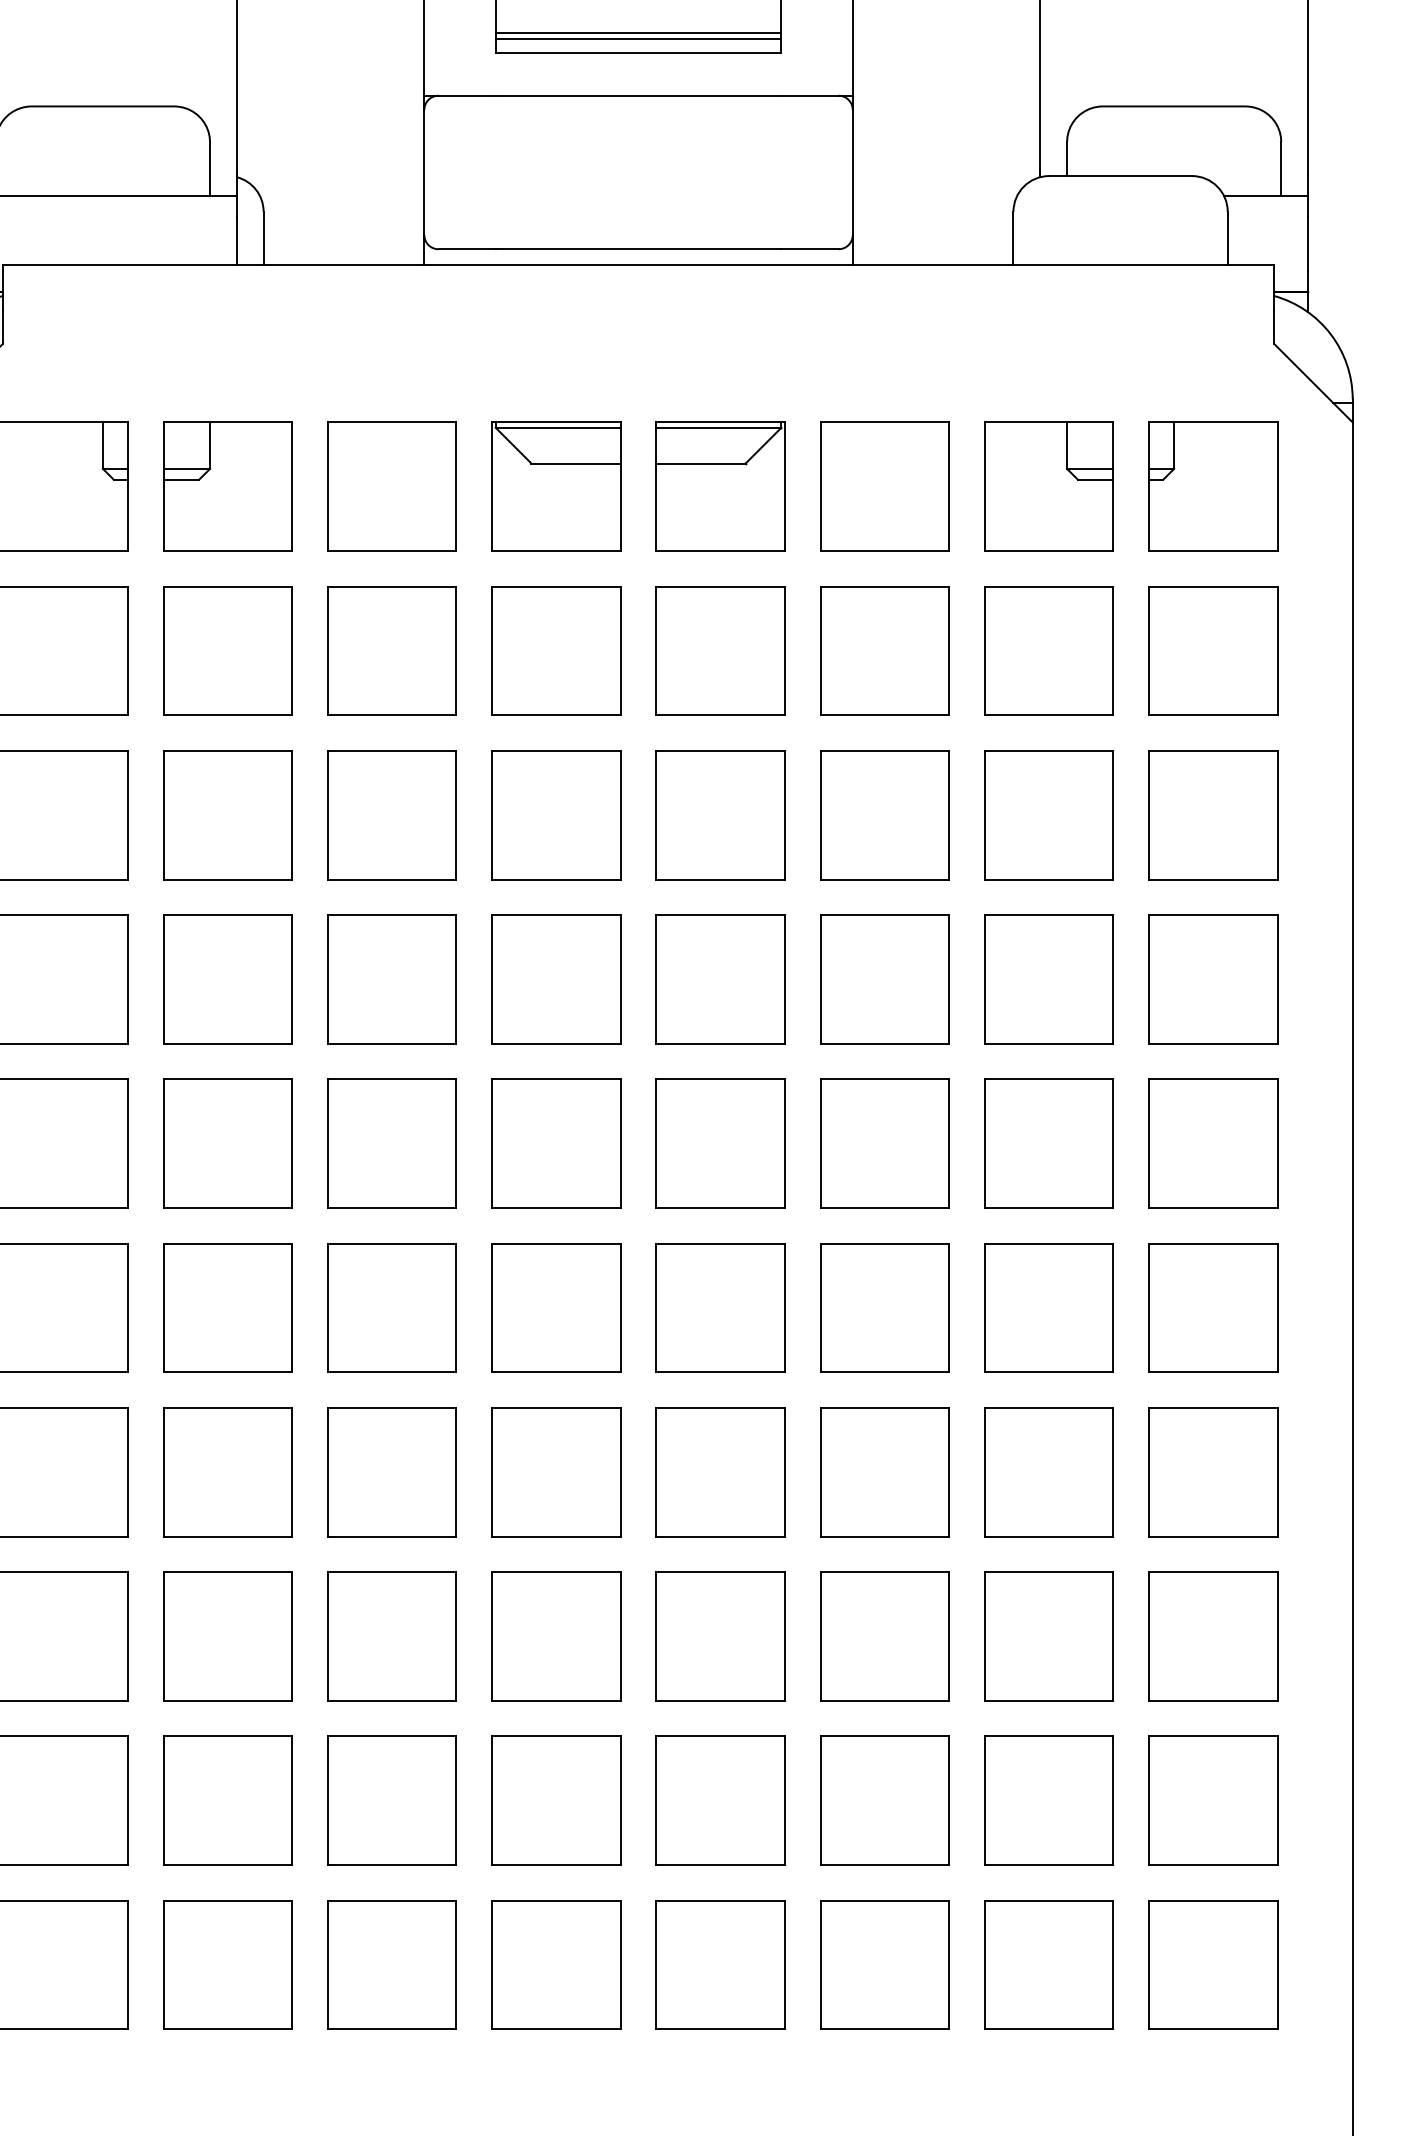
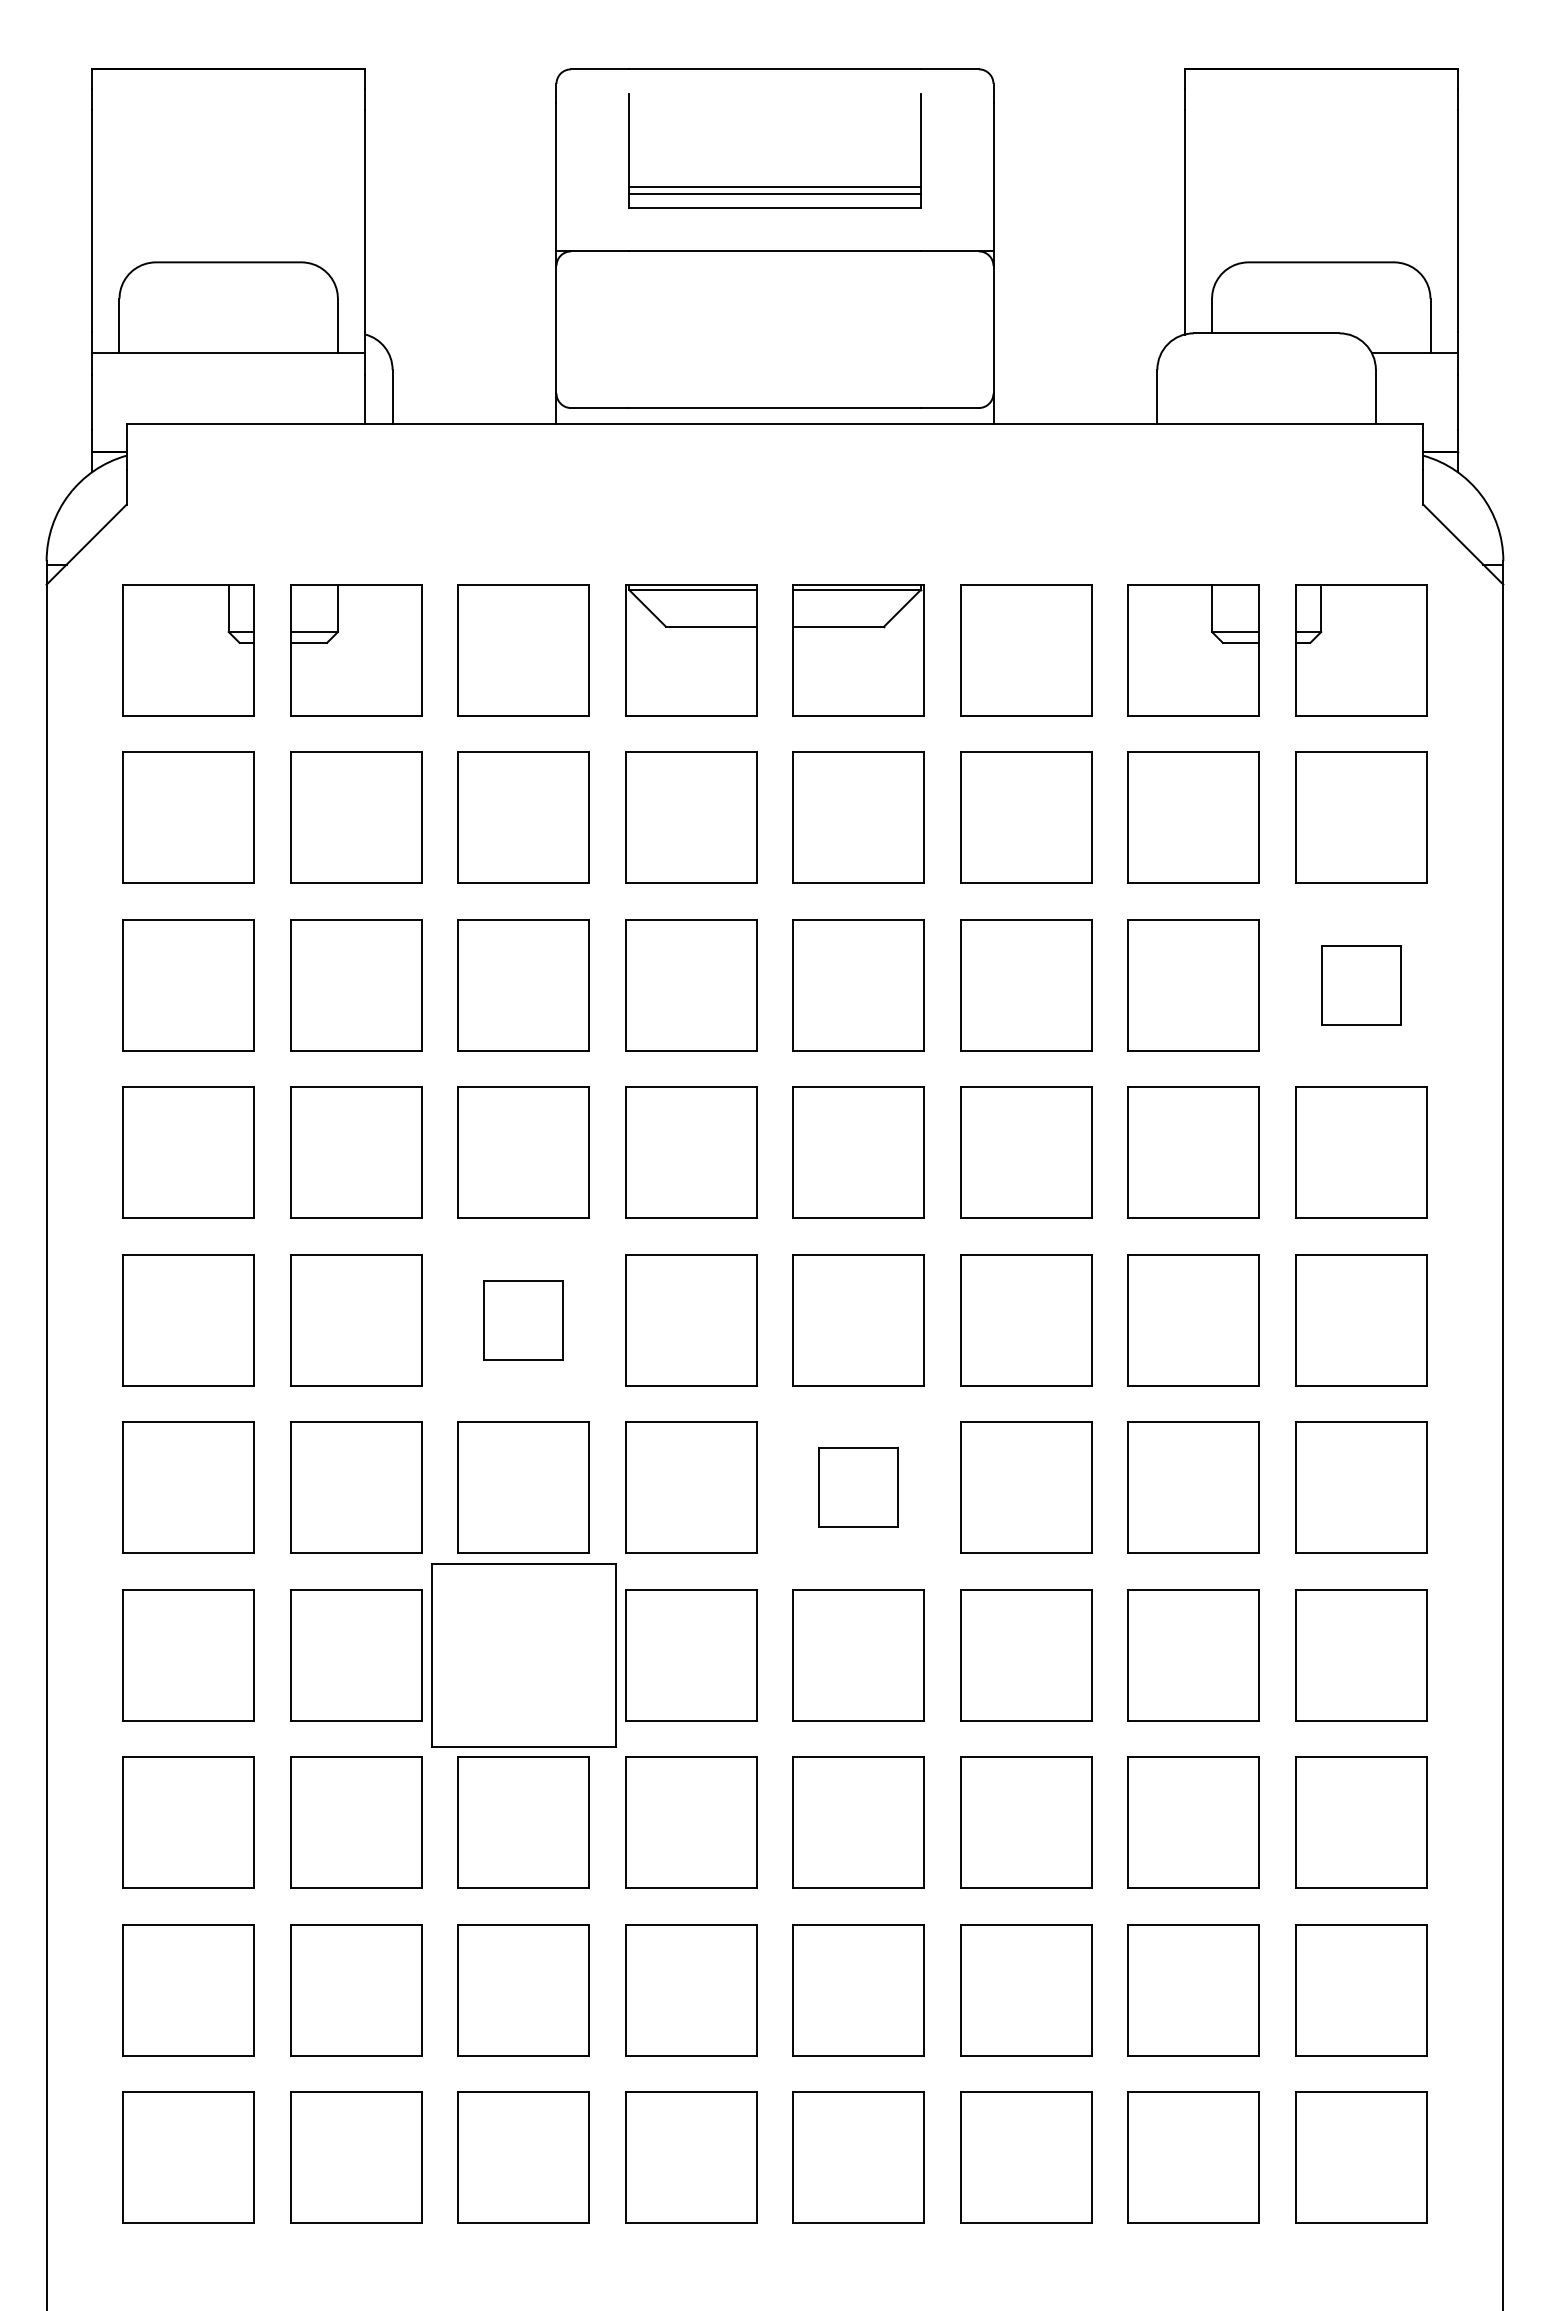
part: (1213, 815) -> (1361, 985), size x0.6
part: (391, 1143) -> (523, 1320), size x0.6
part: (720, 1307) -> (858, 1487), size x0.6
part: (391, 1472) -> (523, 1655), size x1.4

